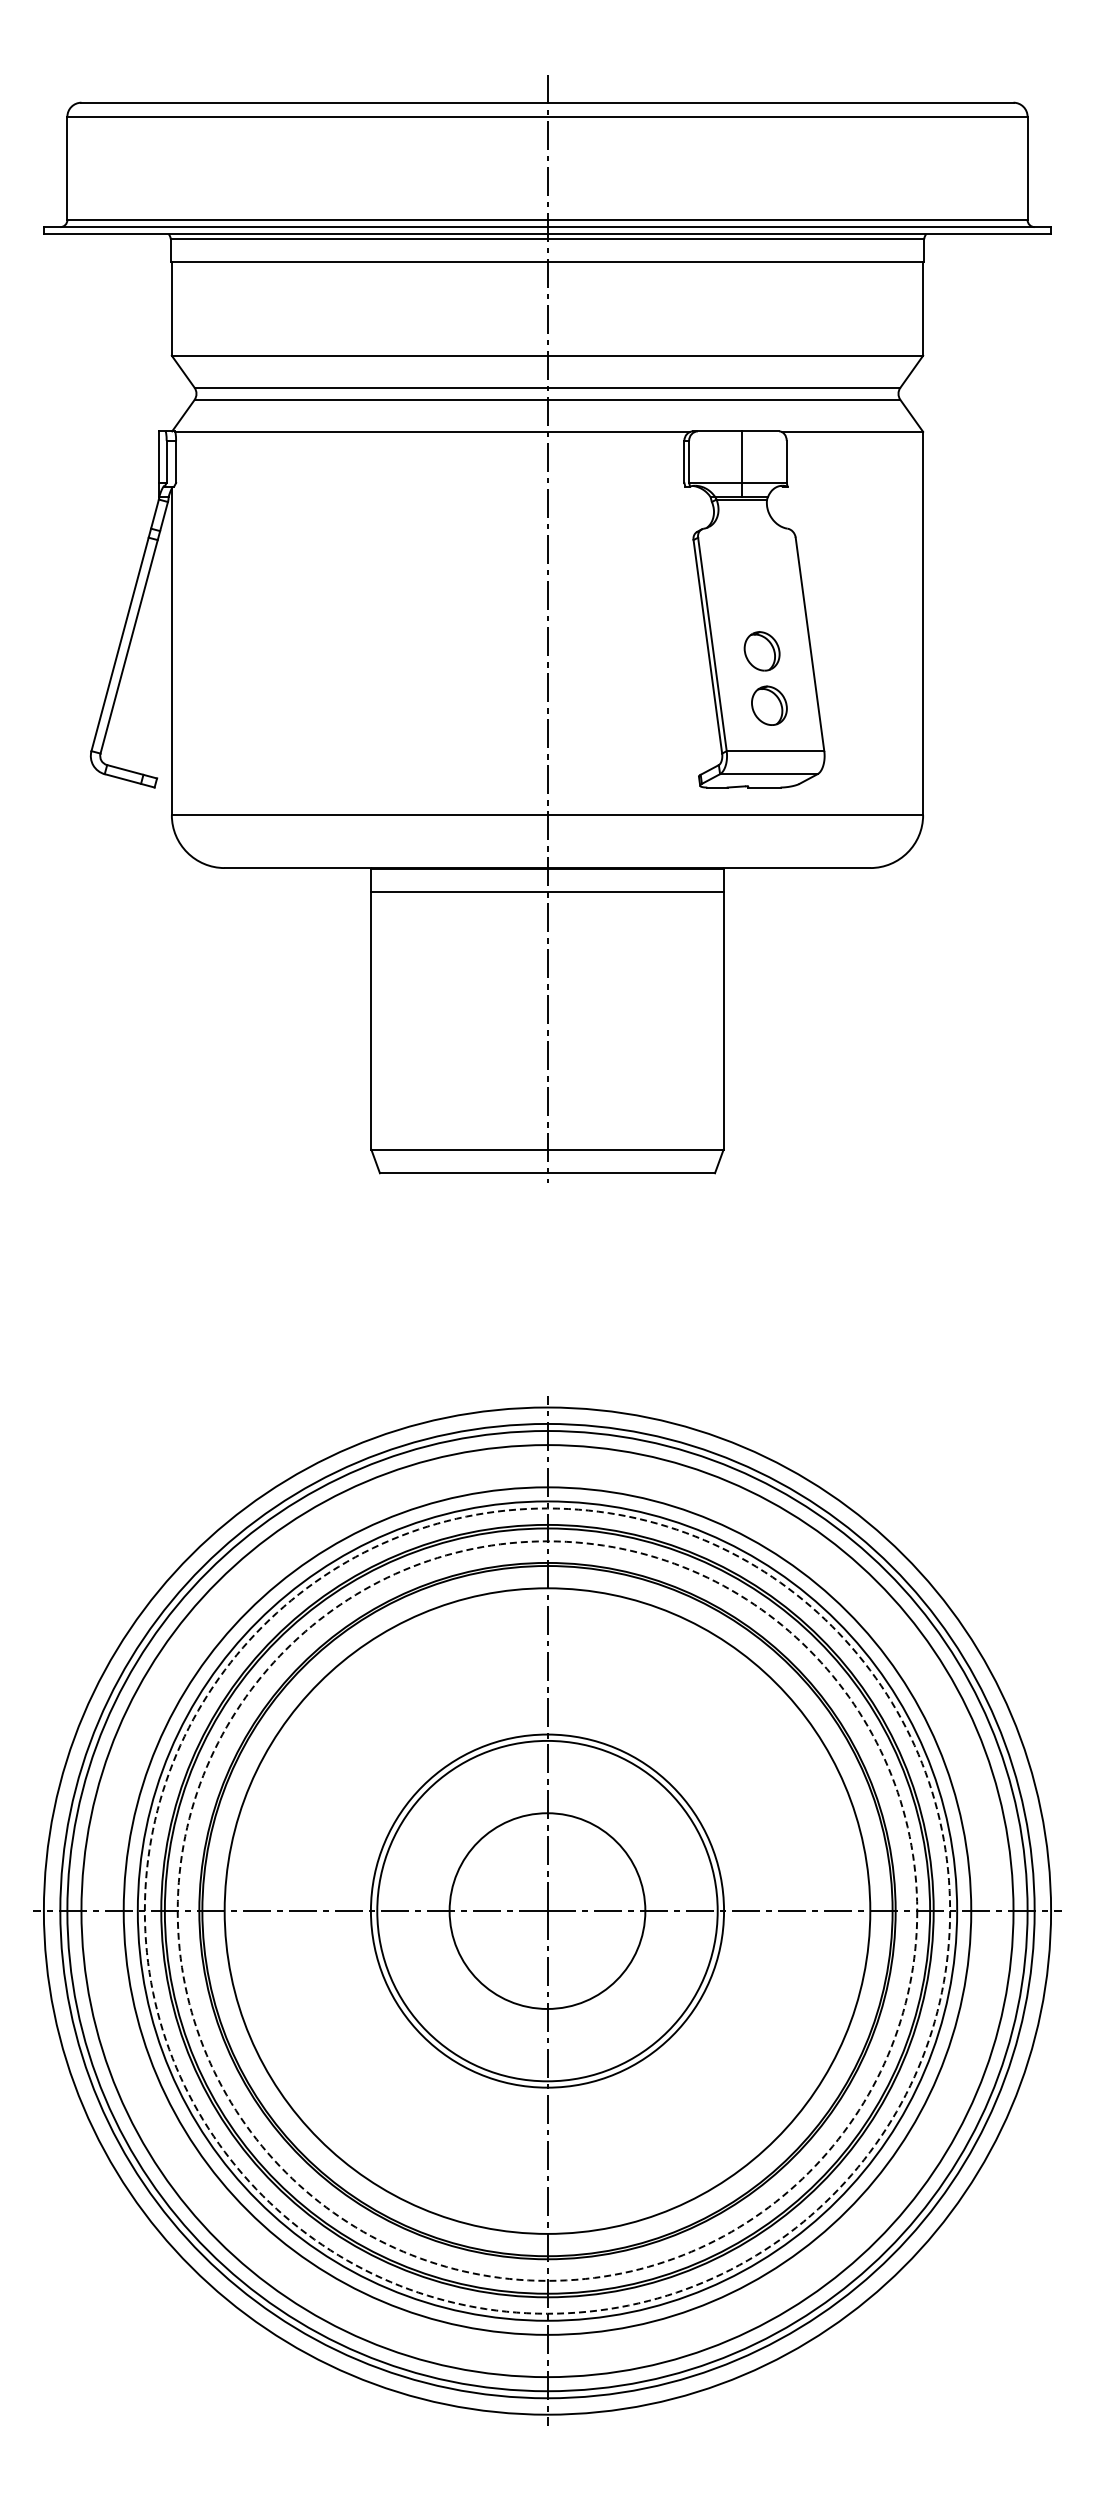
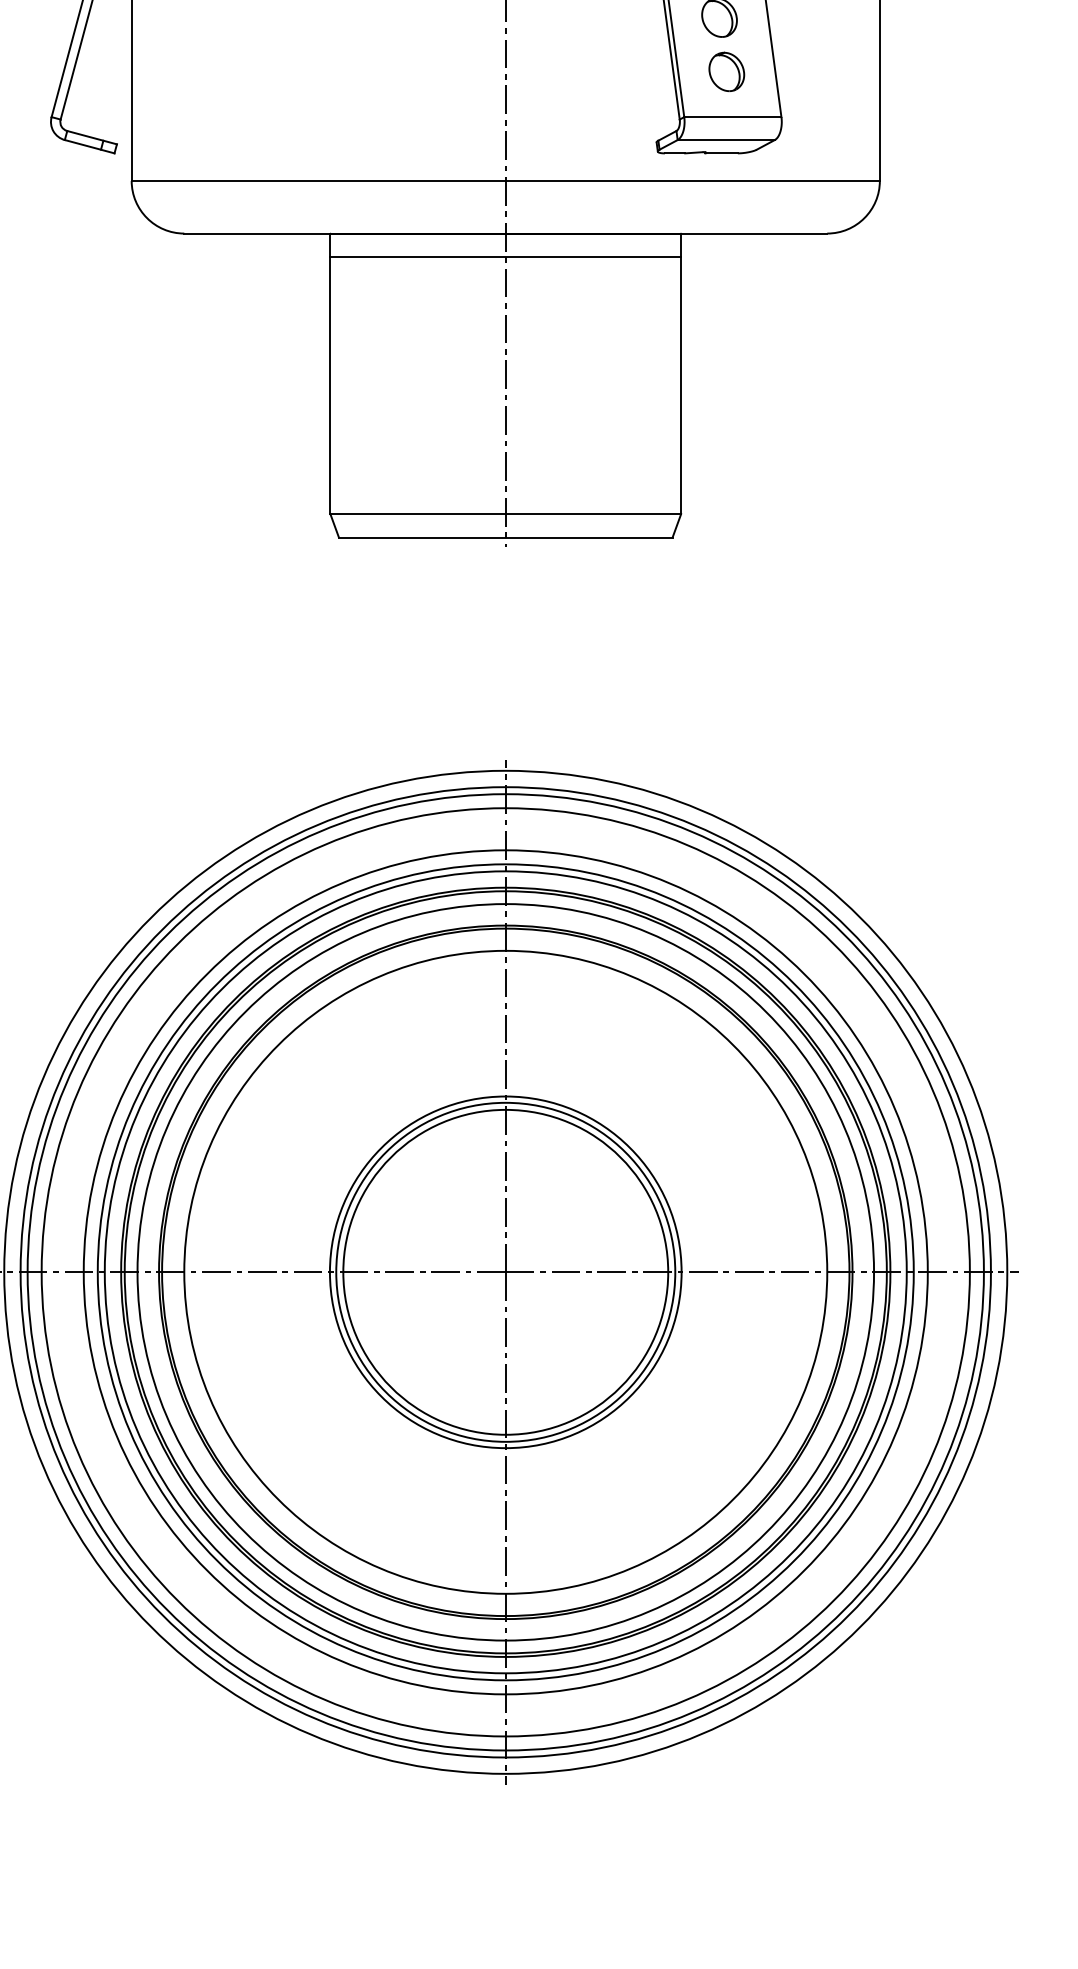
circle: (547, 1910) -> (505, 1271), dashed -> solid
circle: (547, 1910) -> (505, 1271), dashed -> solid
circle: (547, 1910) -> (505, 1271), size x1.67

